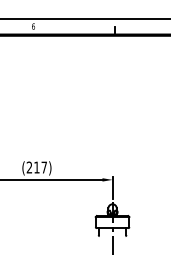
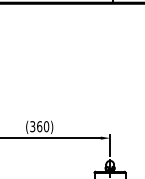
text: (36, 167) -> (39, 126), (217) -> (360)

